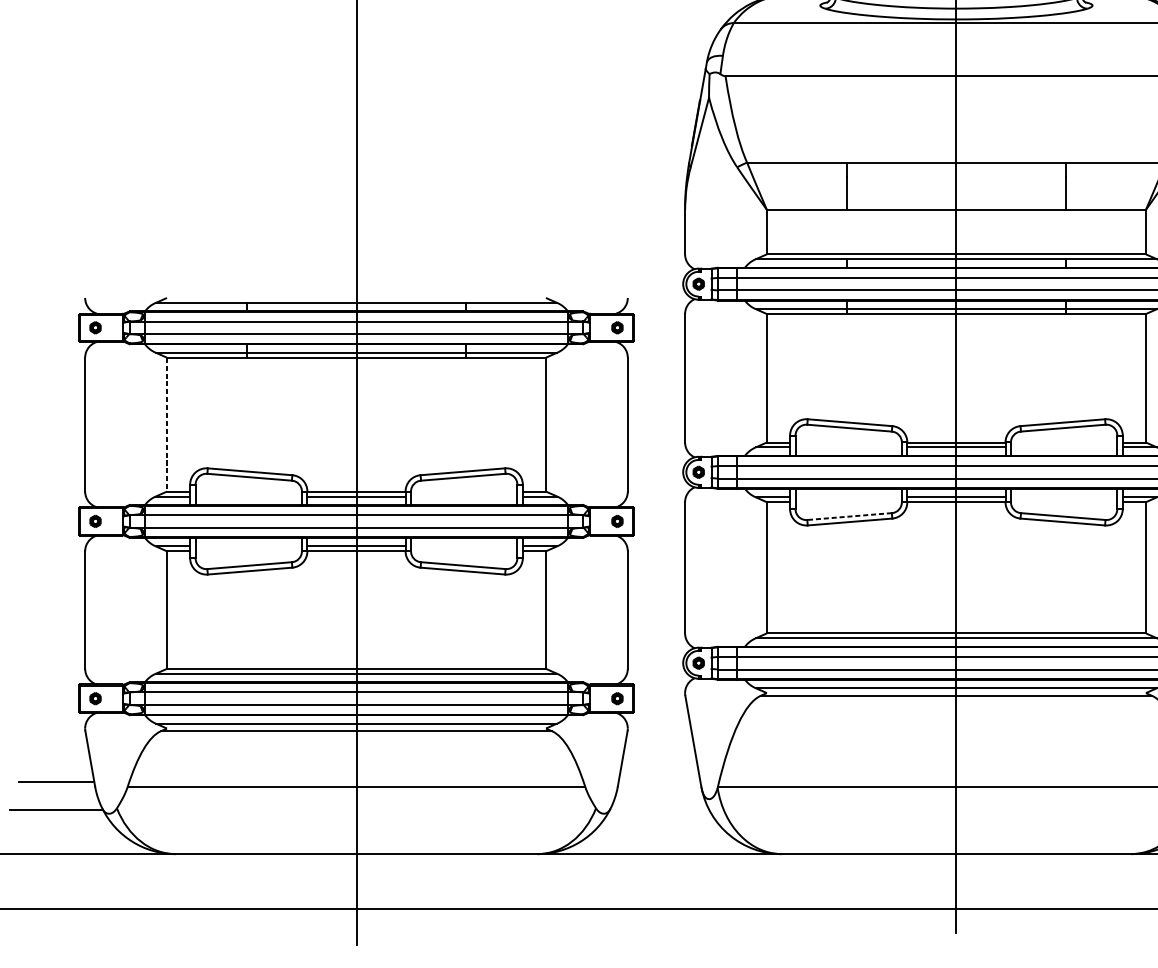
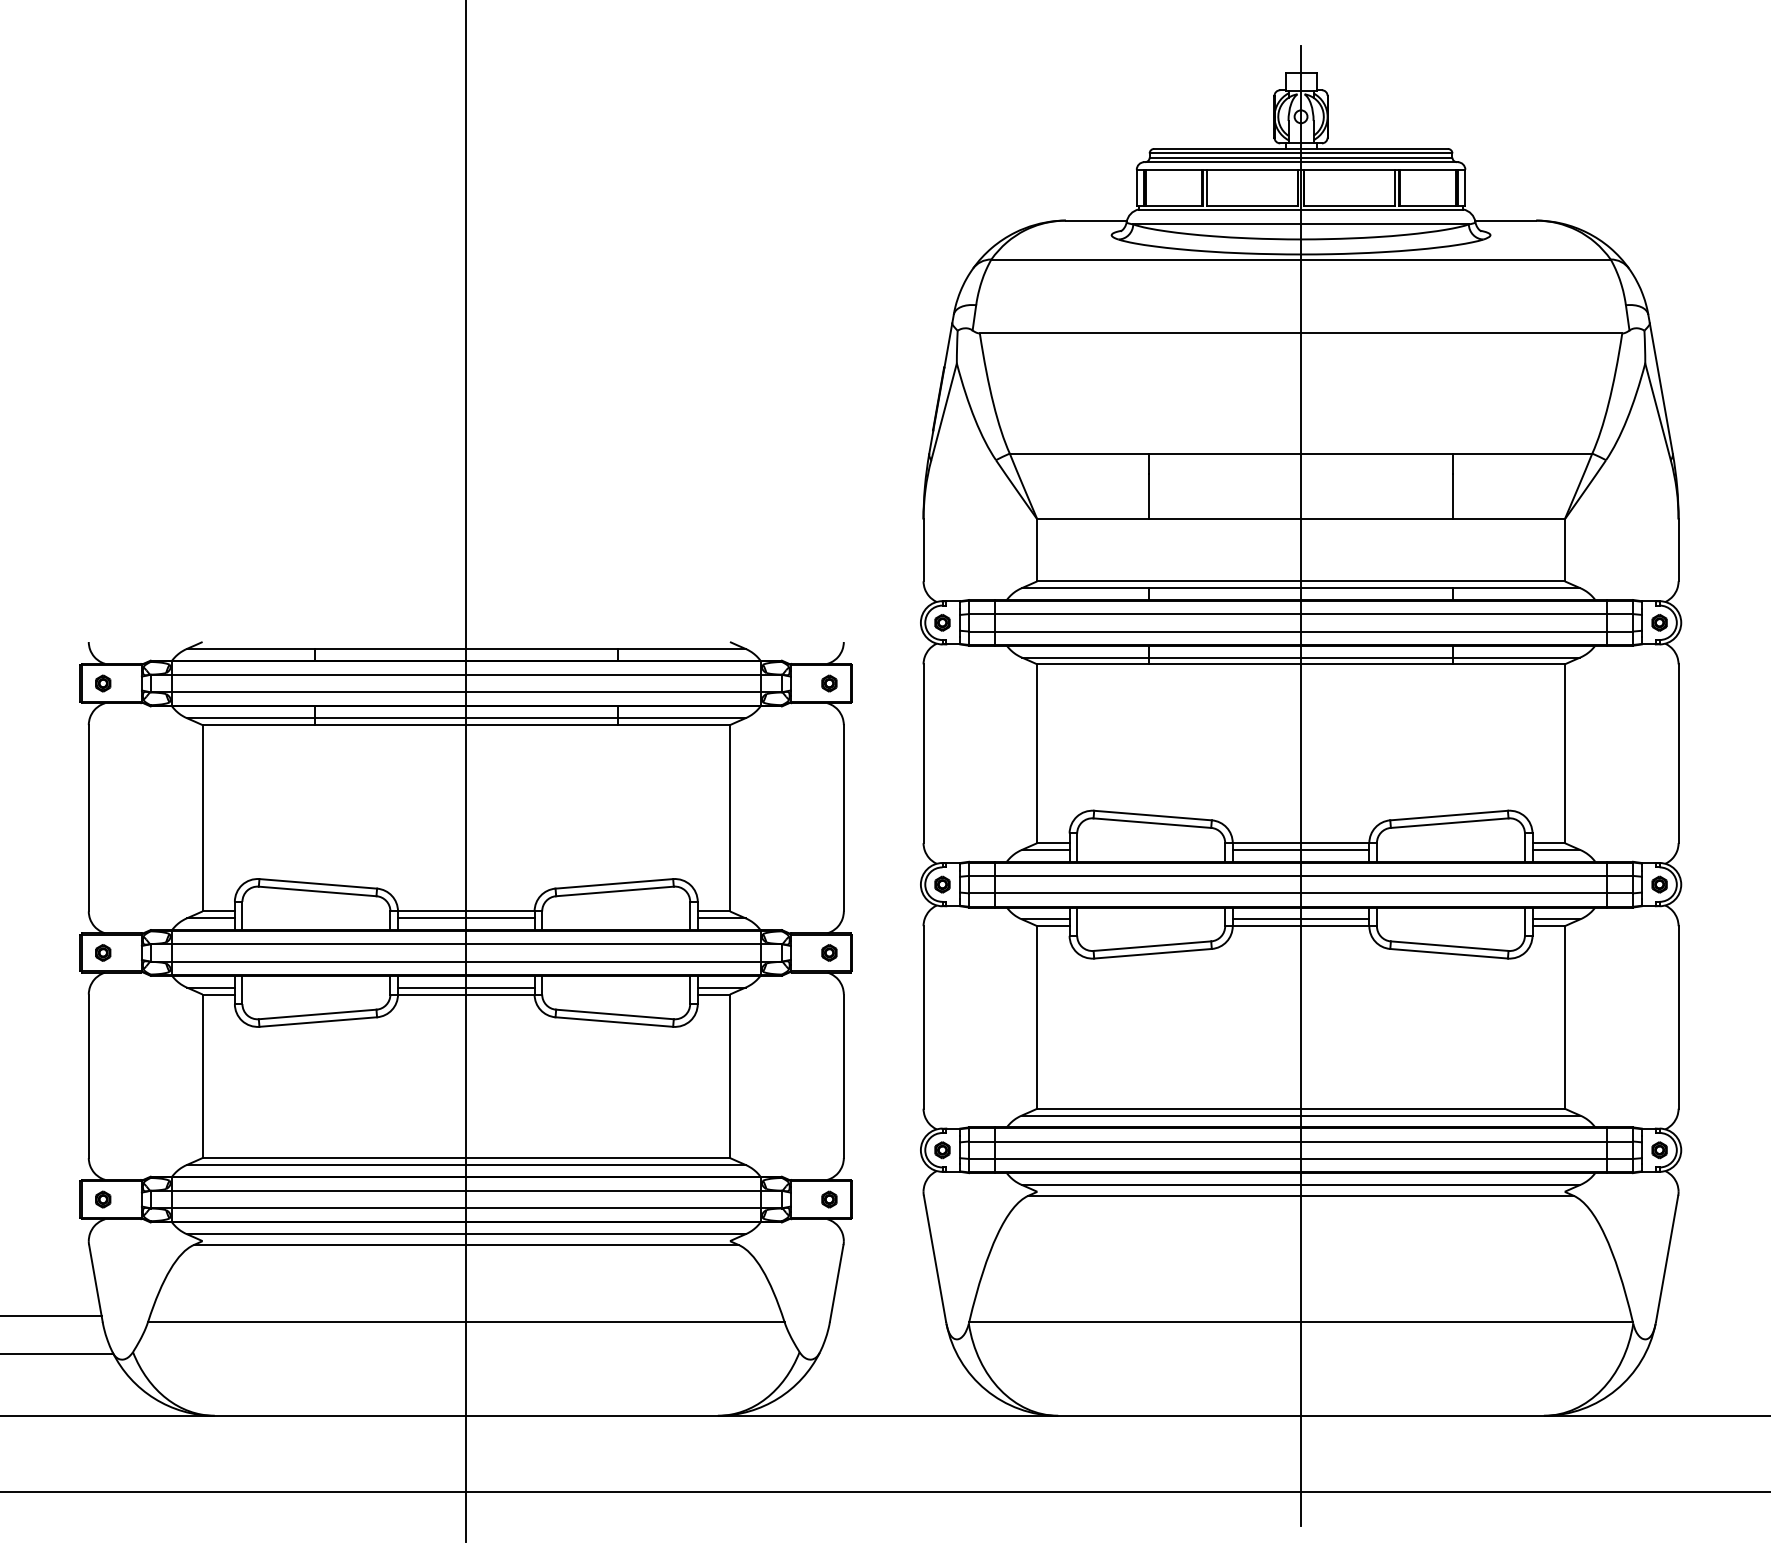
line: (166, 424) -> (202, 818), dashed -> solid
line: (848, 516) -> (1151, 946), dashed -> solid

